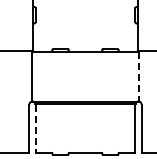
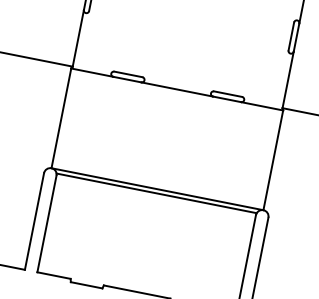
line: (138, 76) -> (273, 160), dashed -> solid
line: (35, 129) -> (46, 225), dashed -> solid

